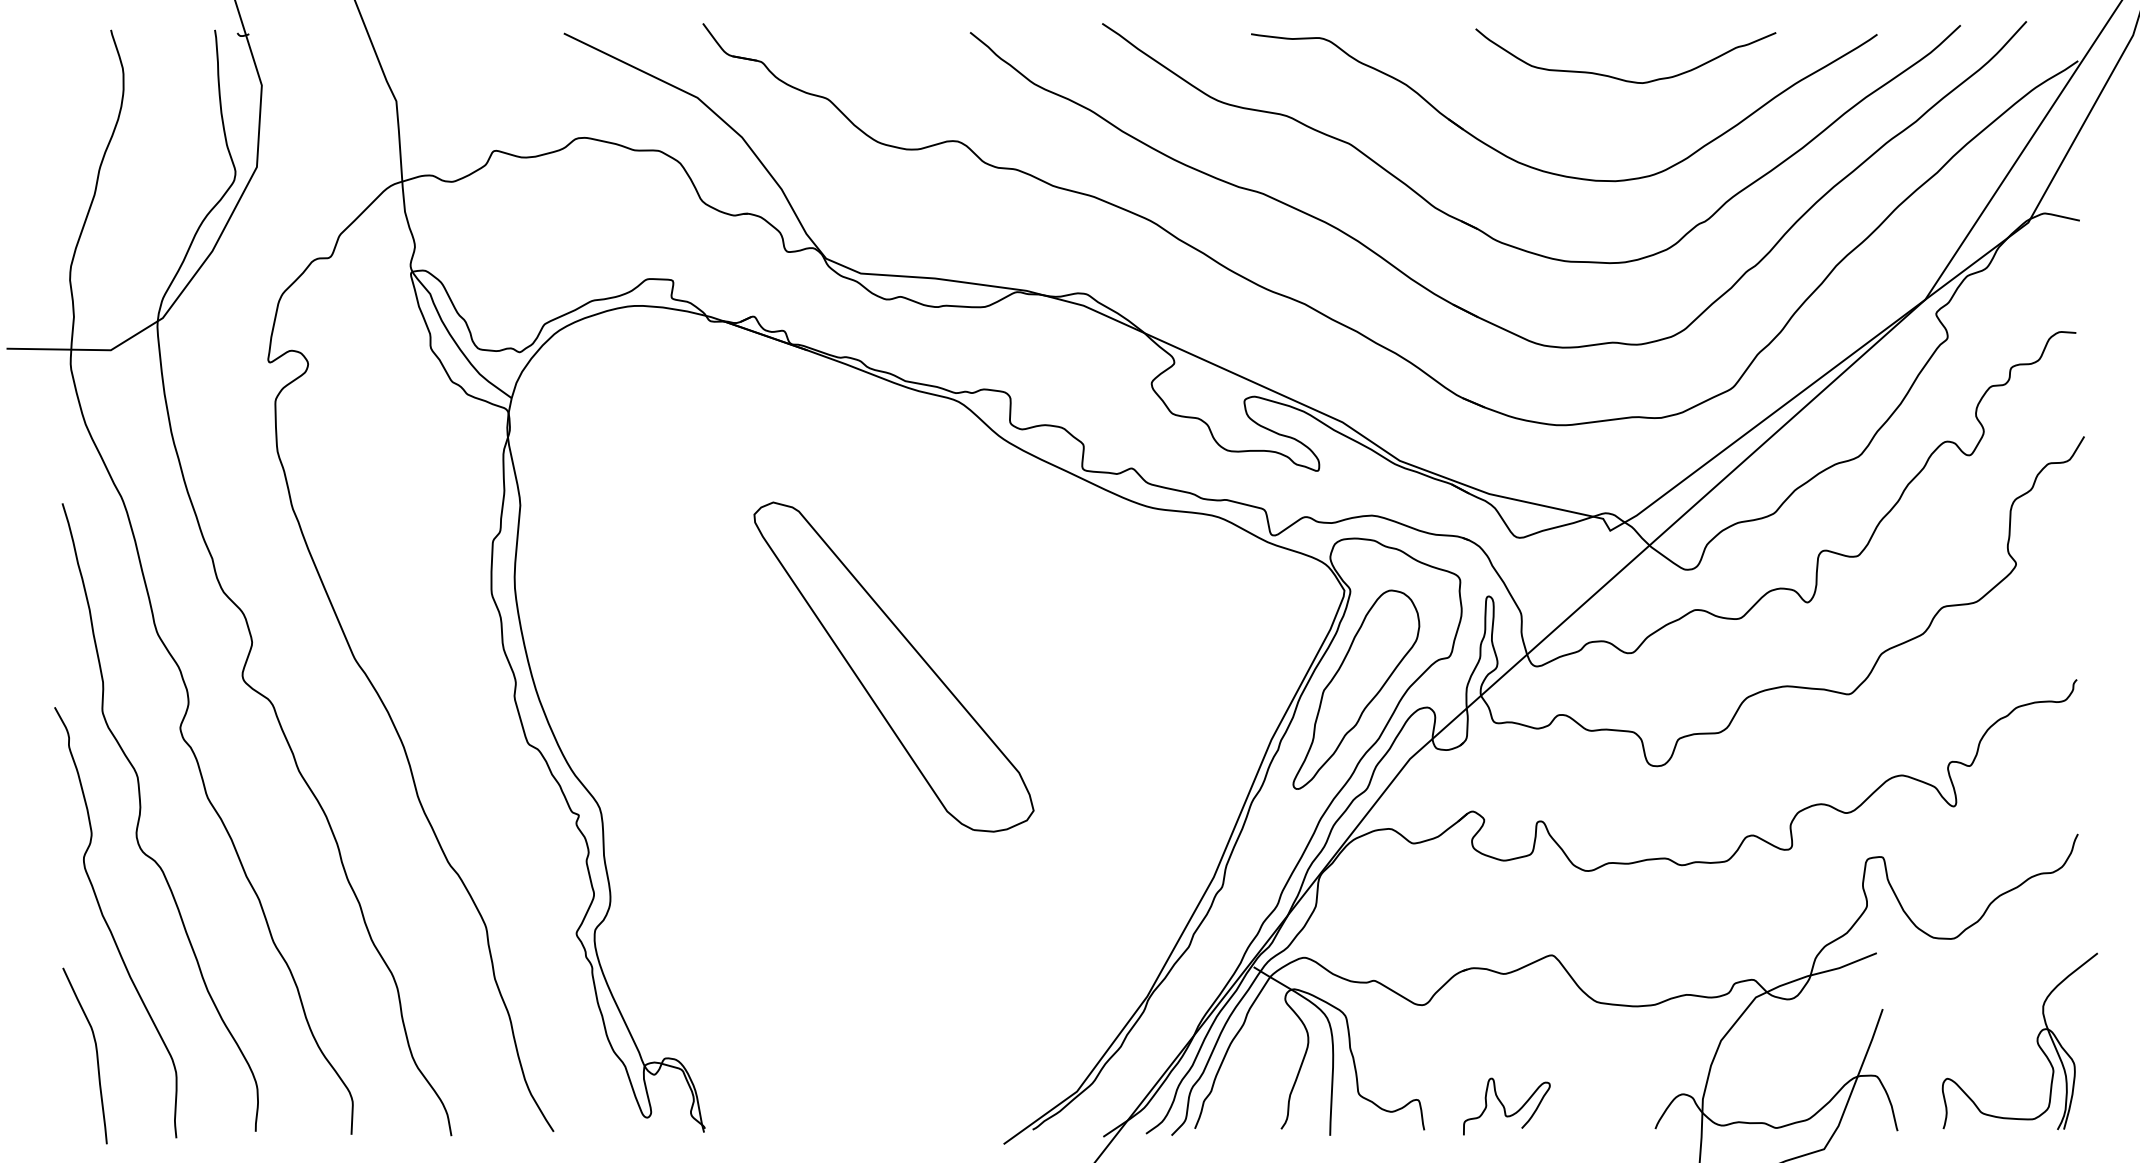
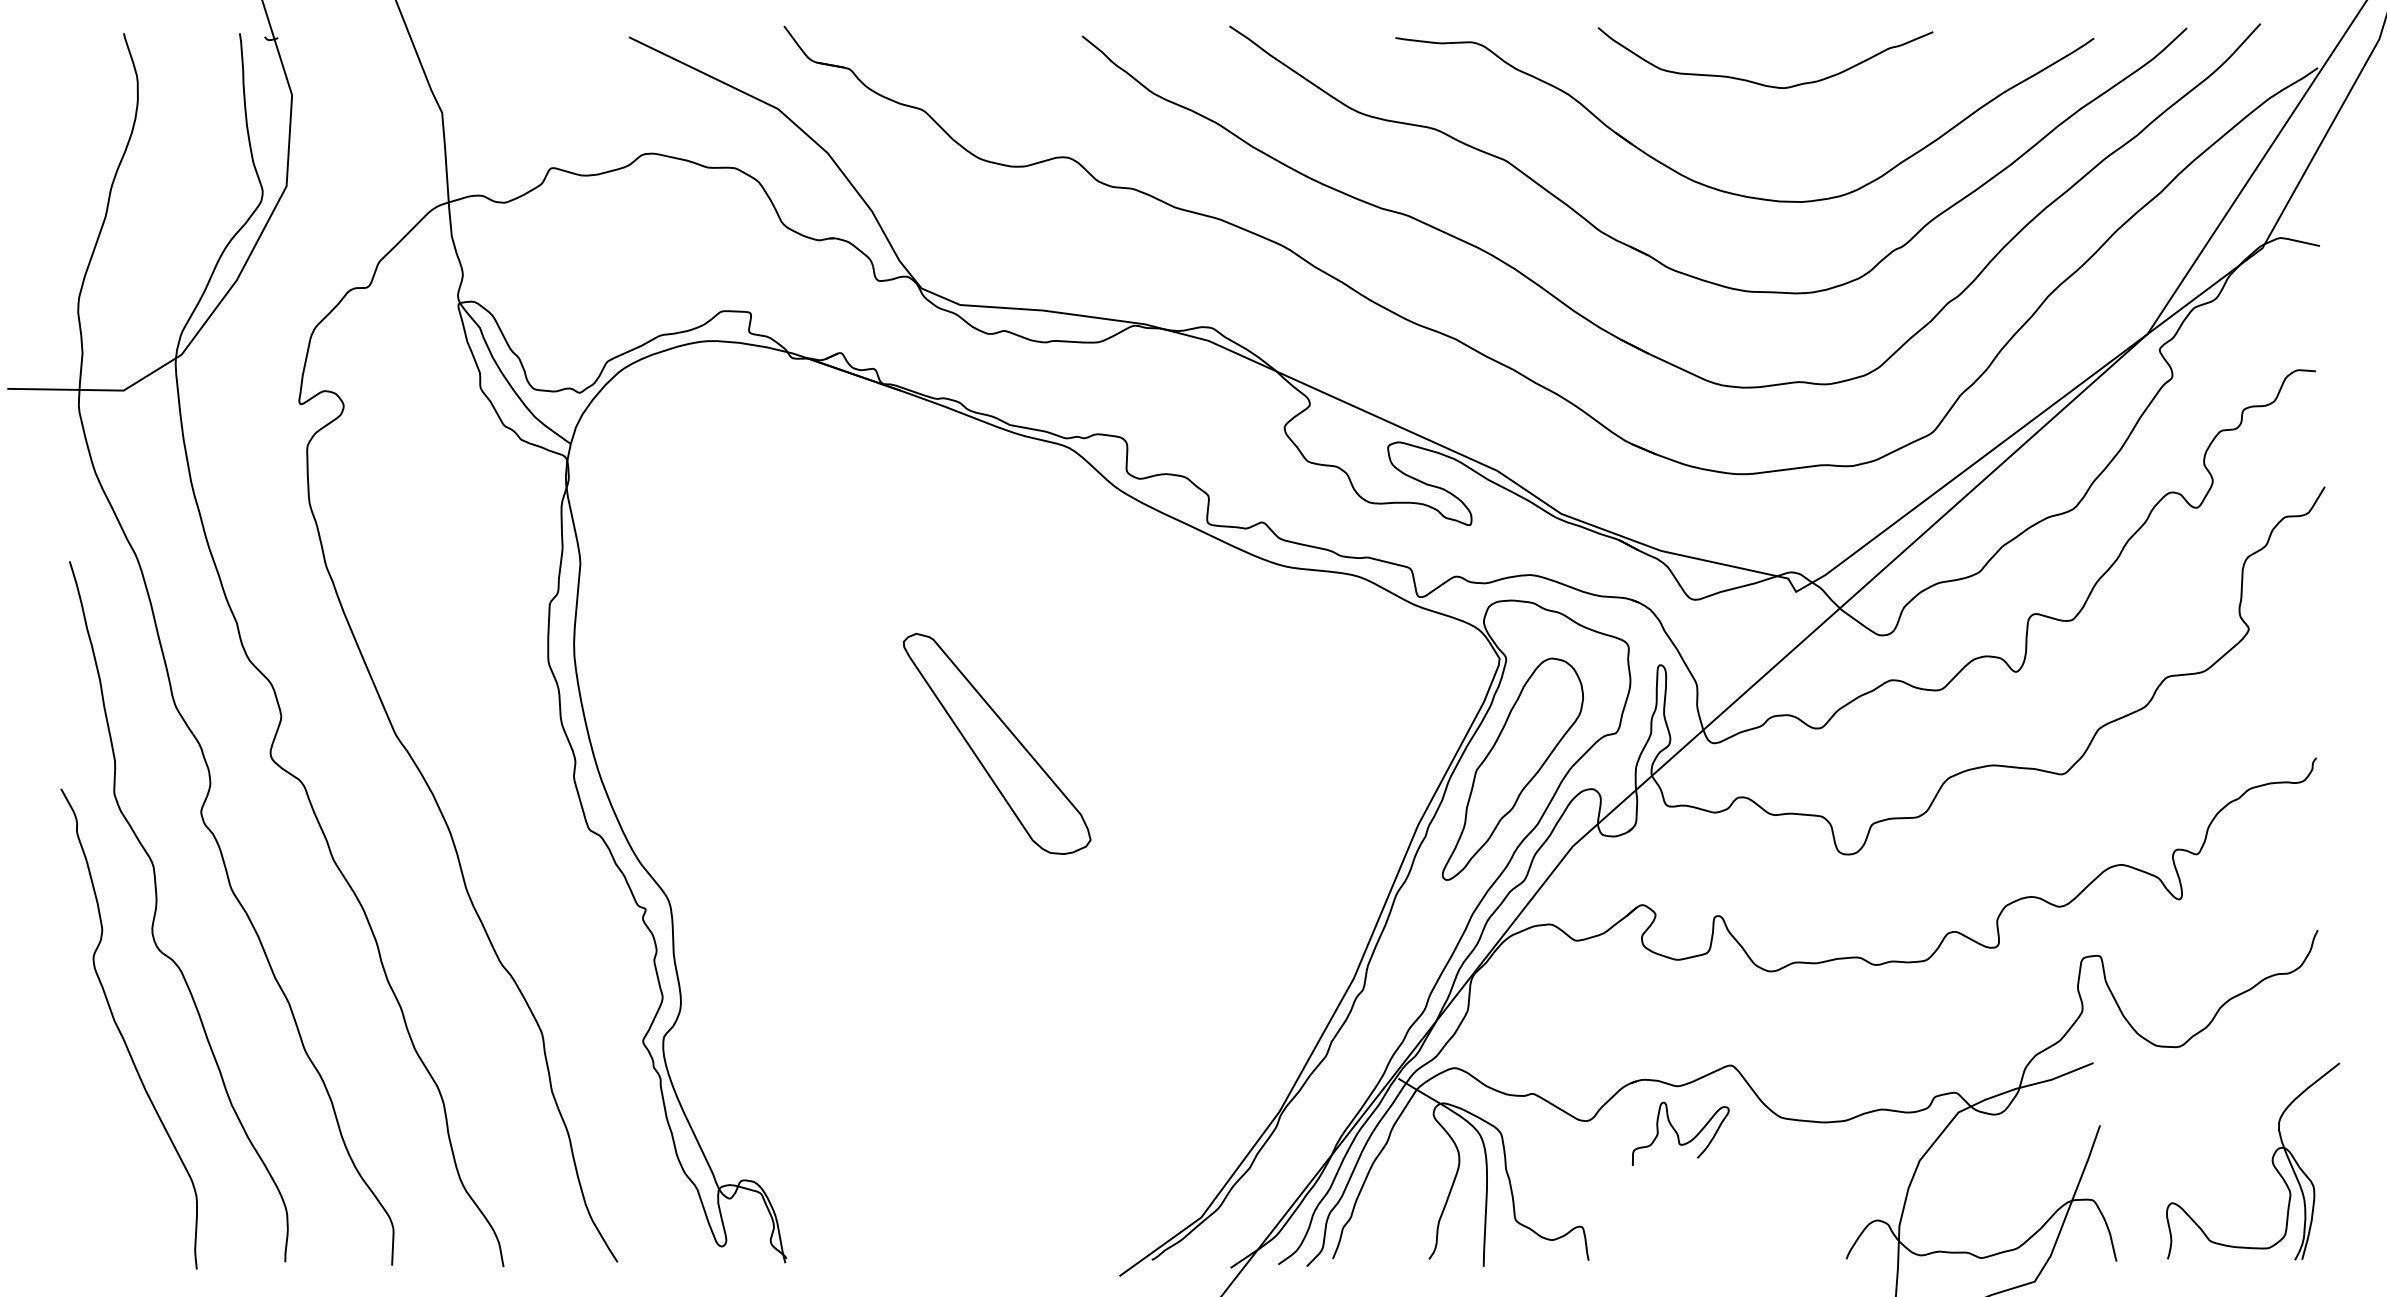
curve: (1621, 78) -> (1760, 82), moved
part: (893, 666) -> (996, 743), size x0.6
curve: (96, 1055) -> (107, 1177), removed
curve: (1504, 1106) -> (1678, 1133), moved

